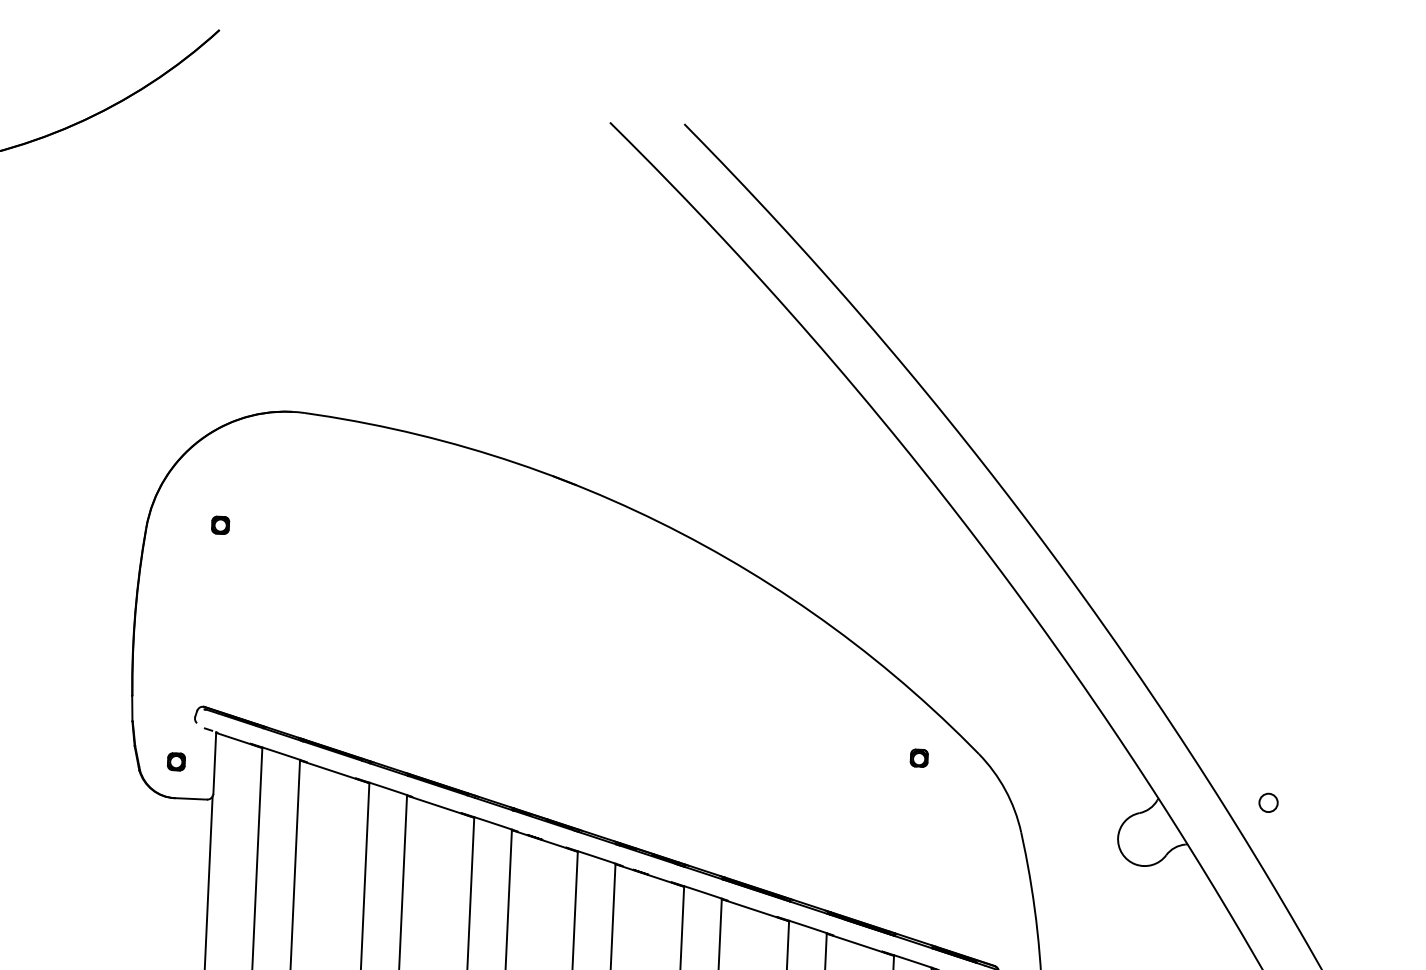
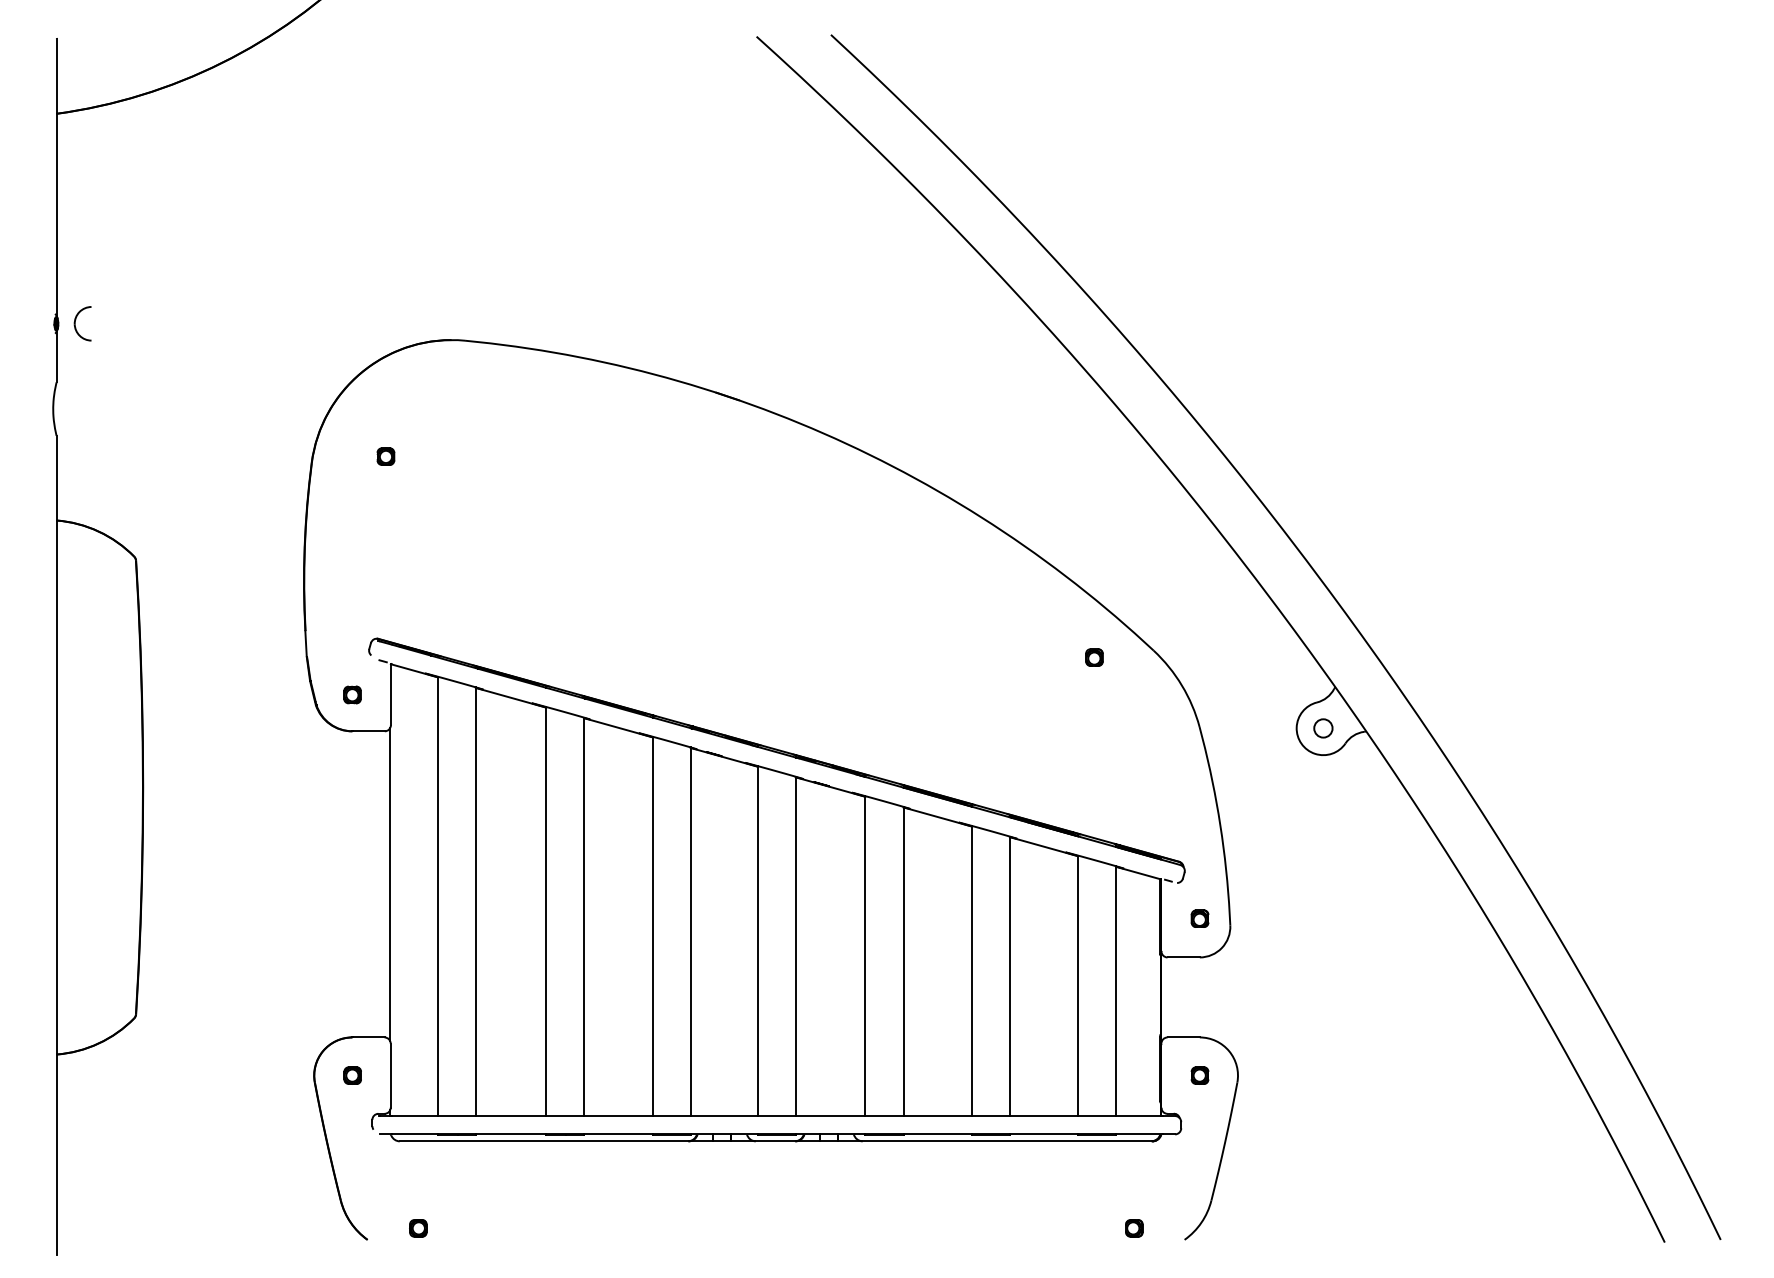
circle: (1268, 802) -> (1323, 728), moved

